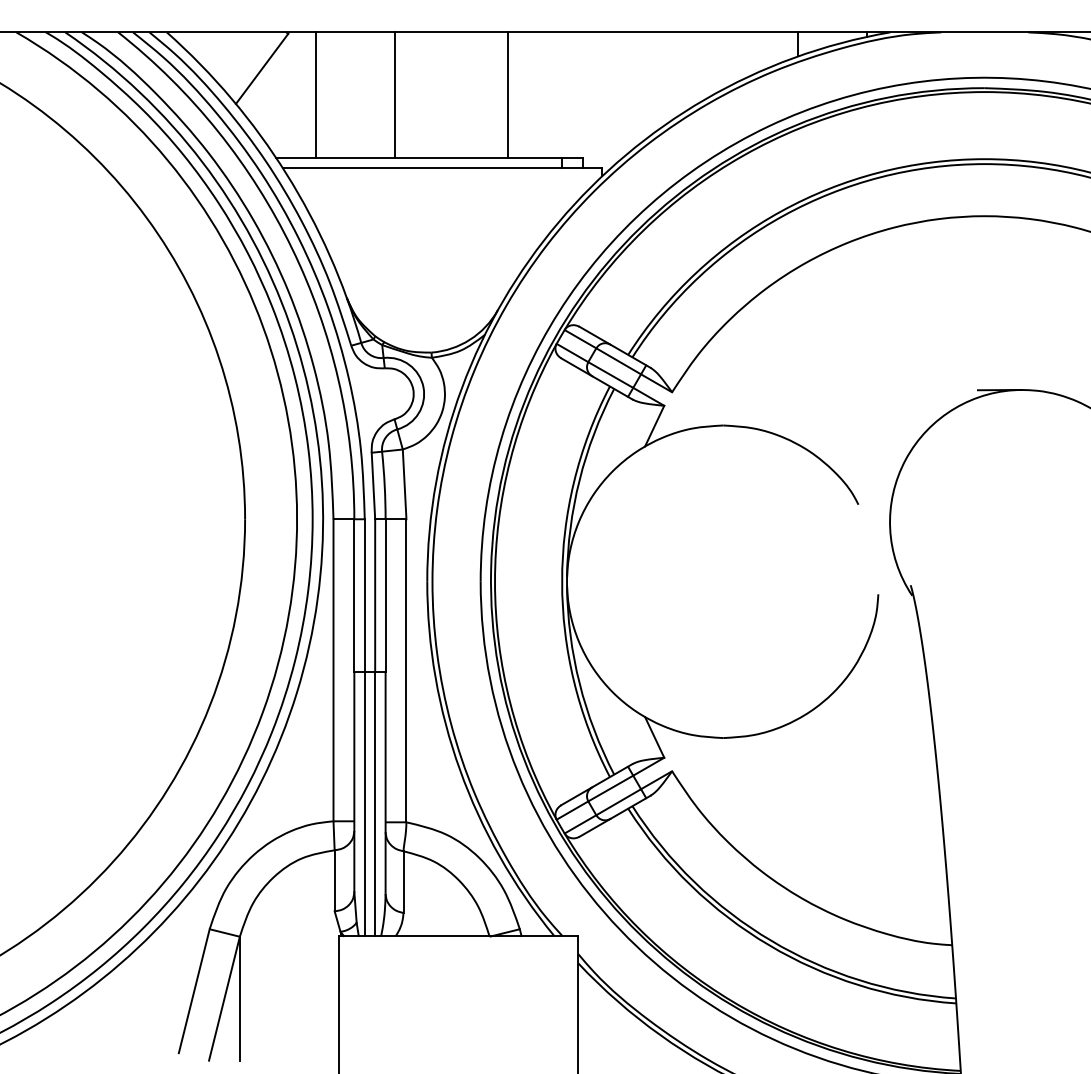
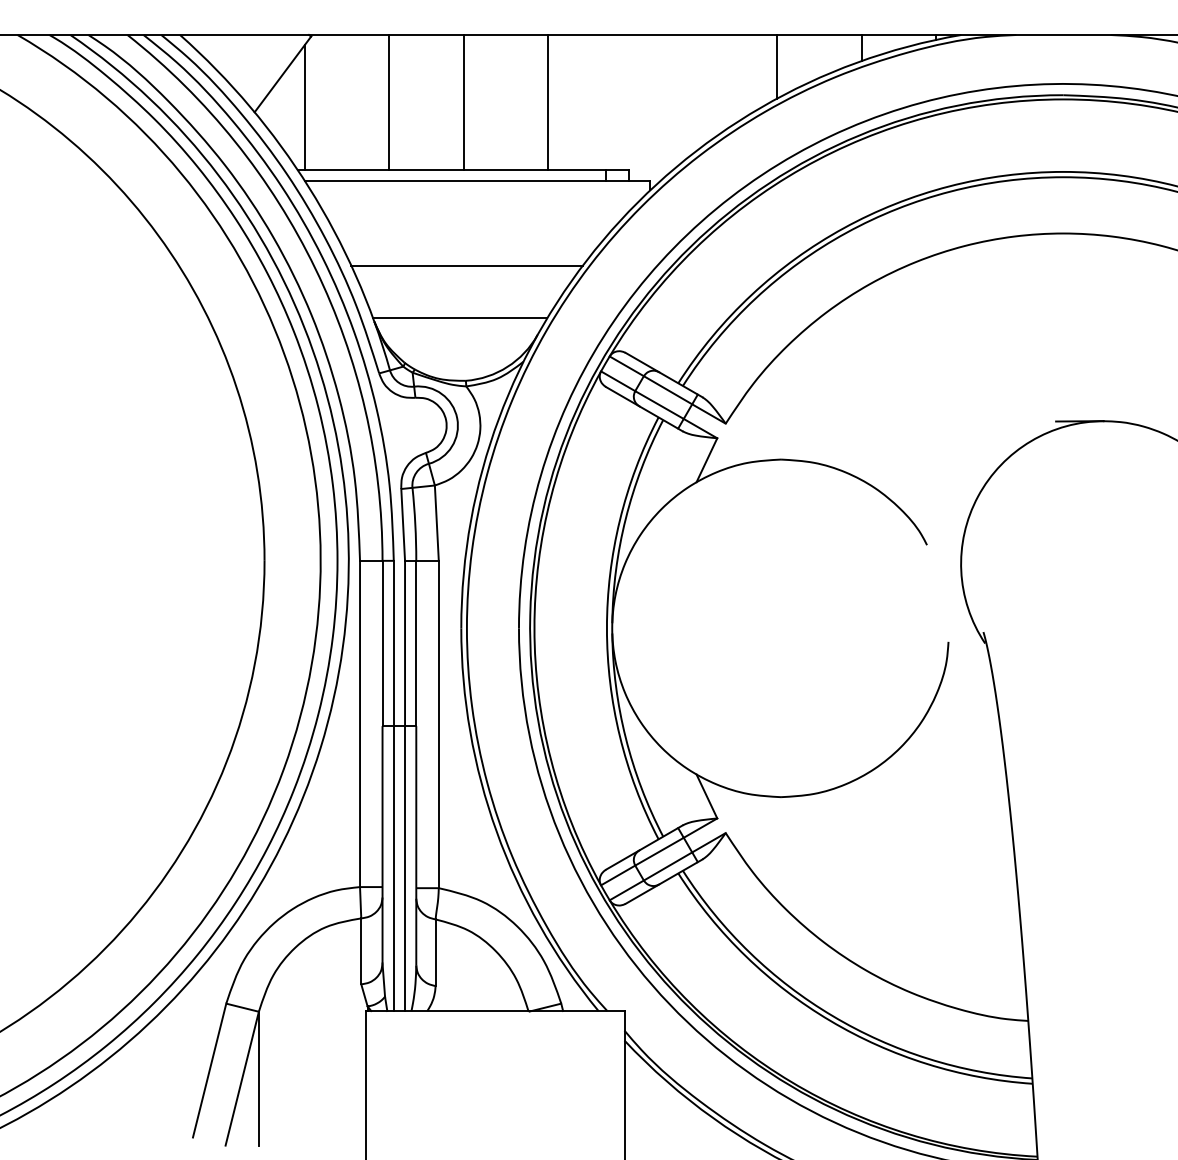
line: (719, 61) -> (776, 66), added
line: (315, 94) -> (389, 102), moved
line: (395, 94) -> (463, 102), moved
line: (282, 99) -> (304, 107), added
line: (432, 246) -> (466, 266), added
line: (425, 294) -> (459, 318), added

